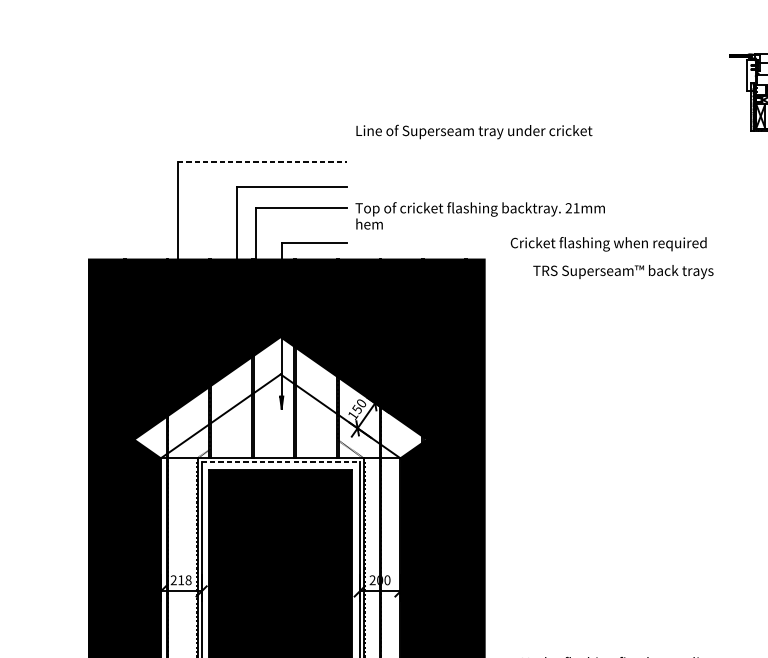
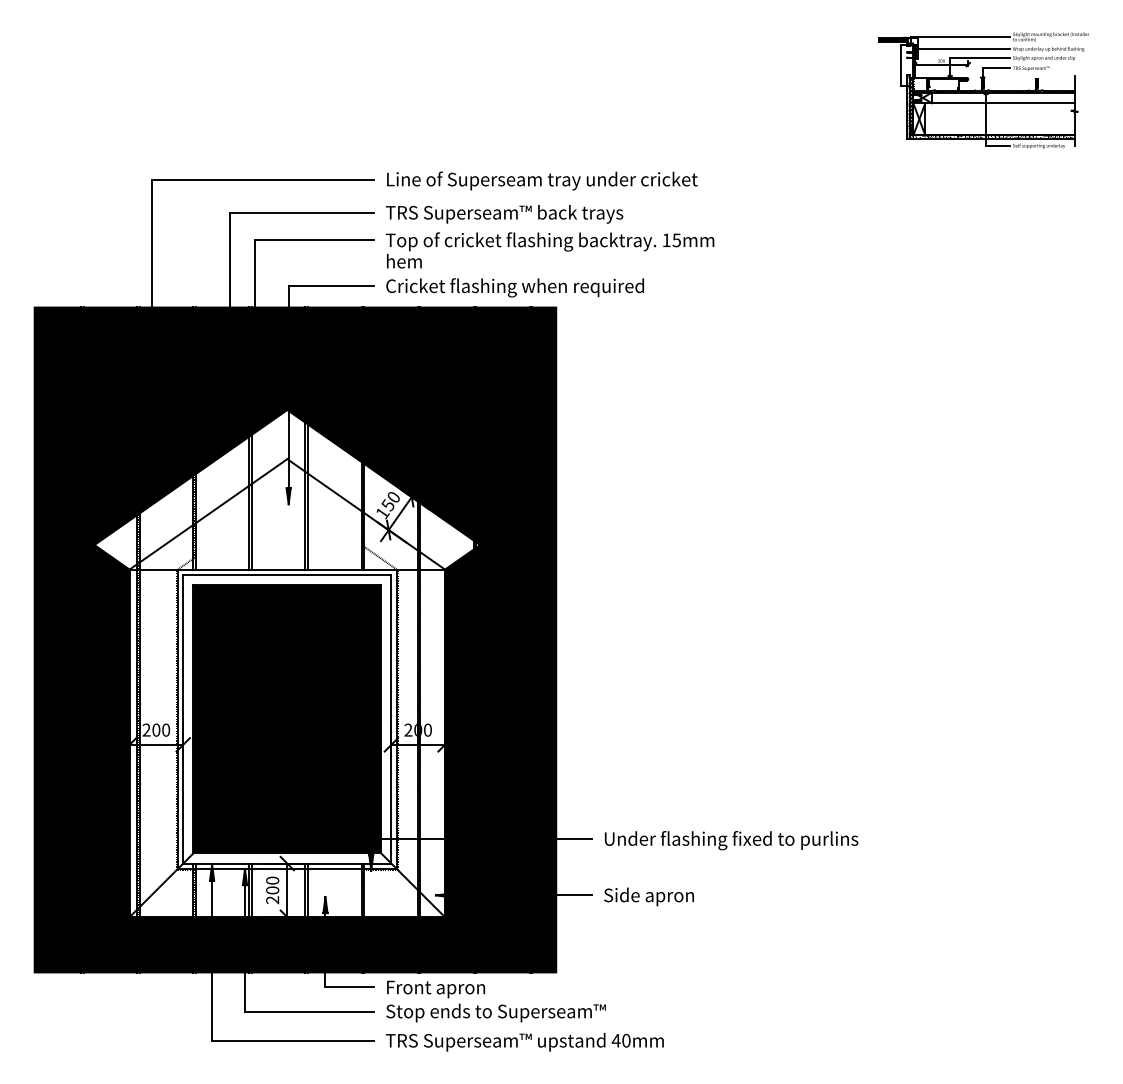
text: (474, 131) -> (542, 180), moved
line: (262, 162) -> (263, 179), dashed -> solid
text: (572, 208) -> (671, 240), 21mm -> 15mm
text: (608, 244) -> (514, 287), moved
text: (623, 272) -> (504, 214), moved
line: (280, 462) -> (287, 574), dashed -> solid
text: (185, 579) -> (161, 729), 218 -> 200

